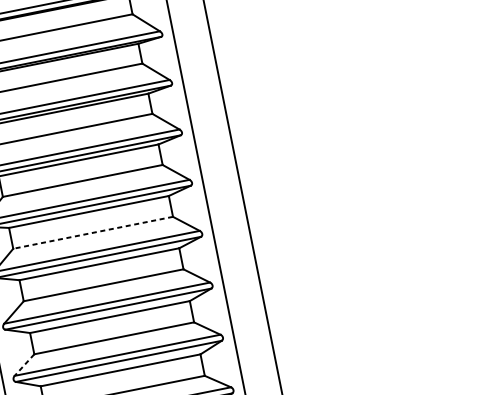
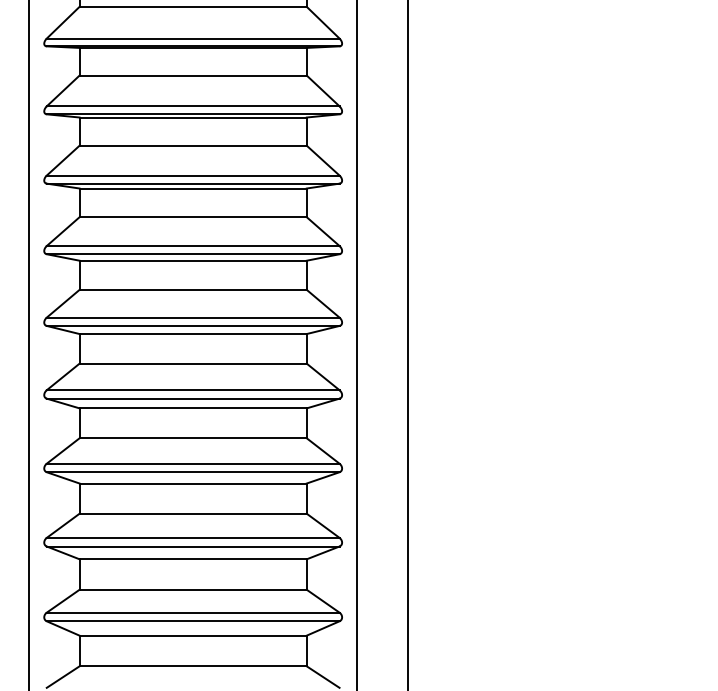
line: (93, 232) -> (193, 363), dashed -> solid
line: (24, 365) -> (62, 526), dashed -> solid

